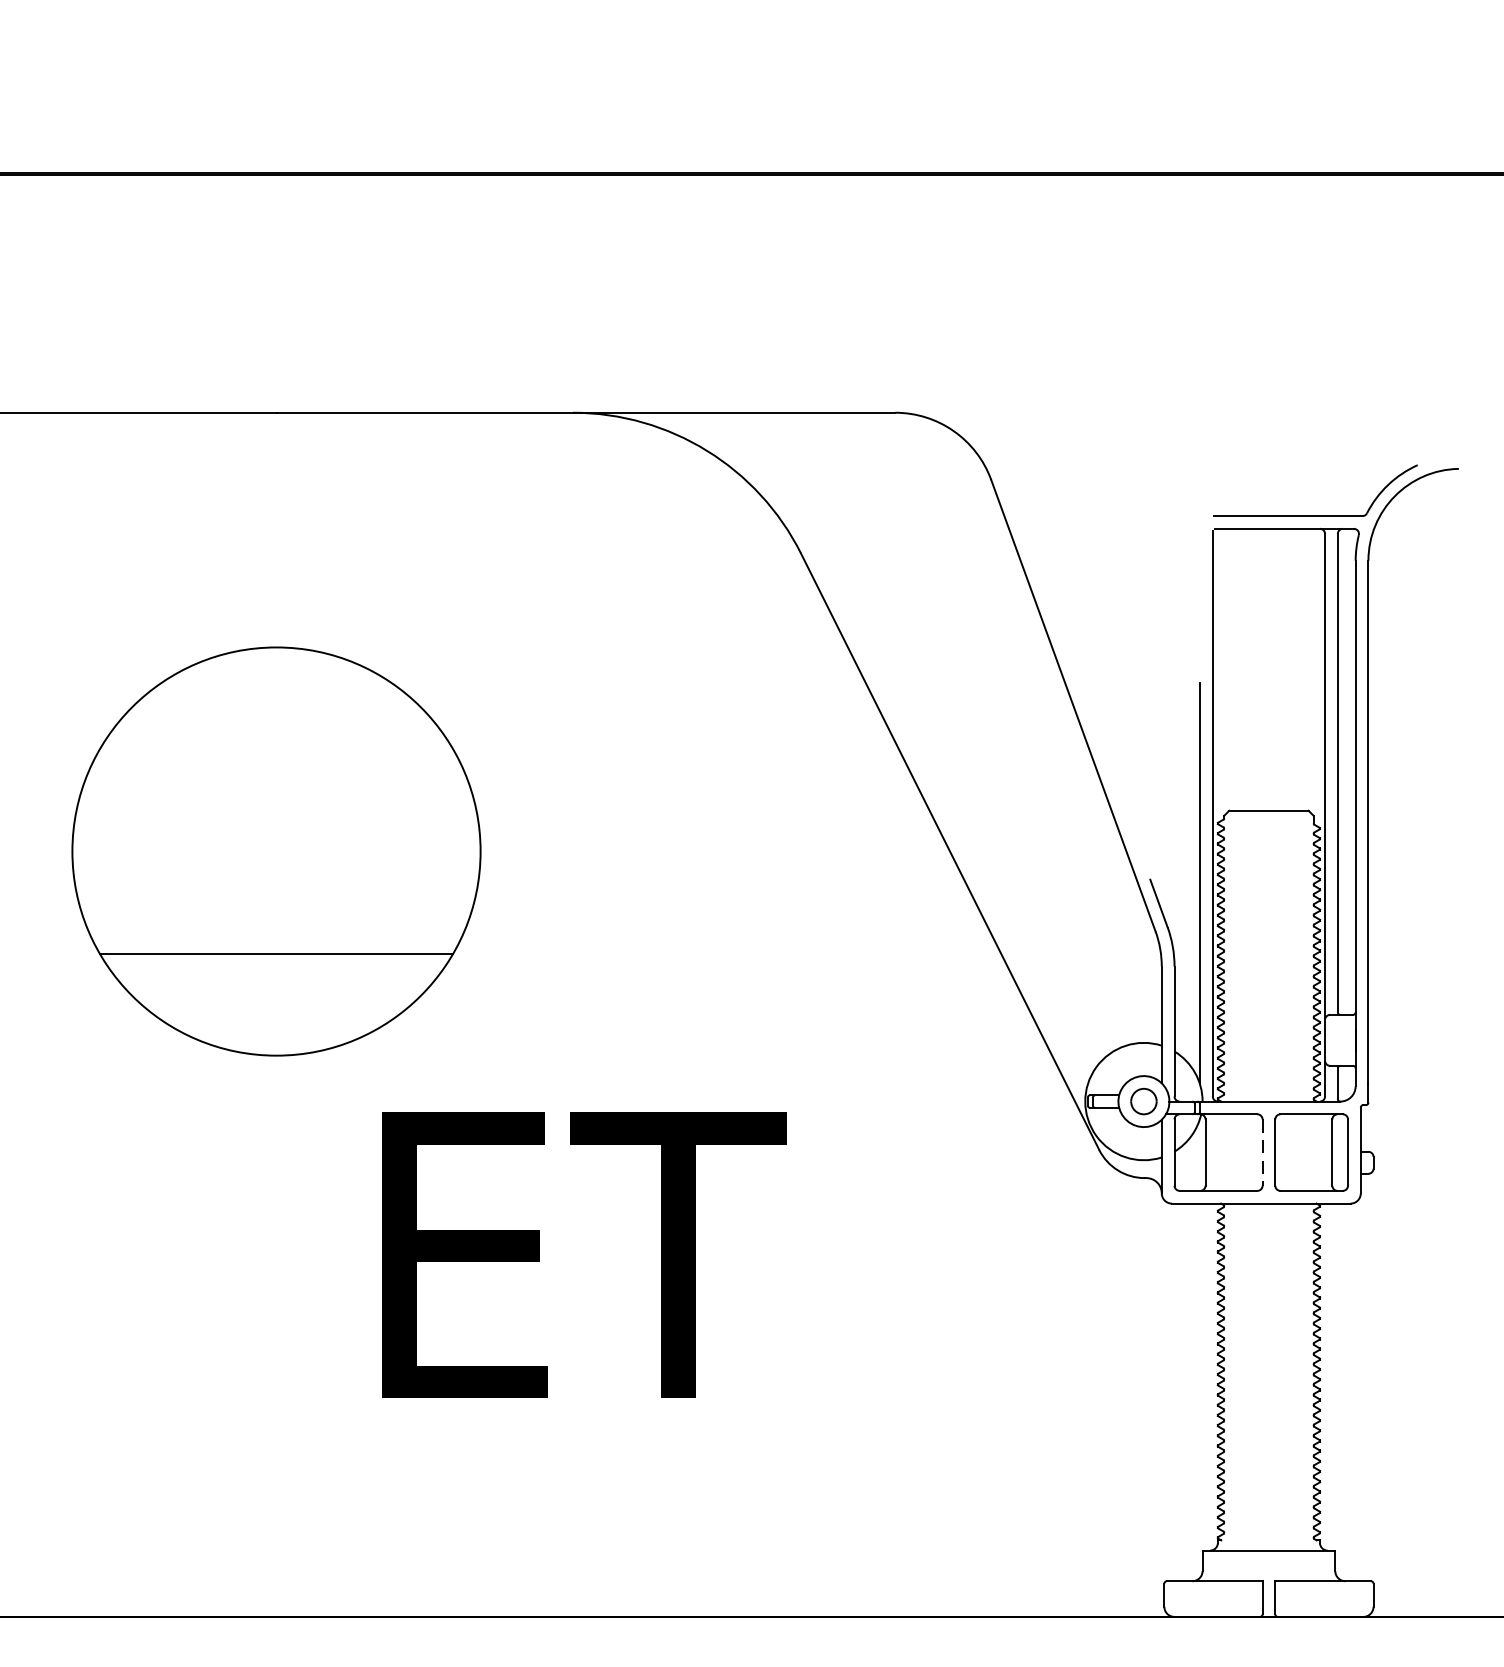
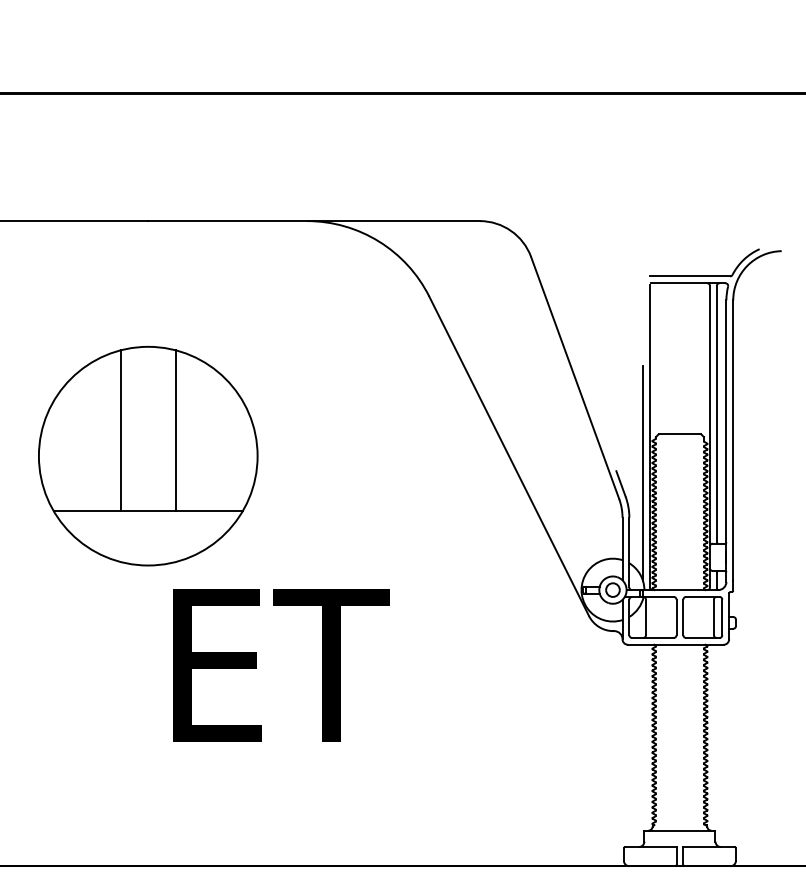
line: (224, 803) -> (120, 430), added
line: (327, 803) -> (175, 430), added
line: (1262, 1152) -> (676, 617), dashed -> solid
text: (584, 1255) -> (281, 665), moved

